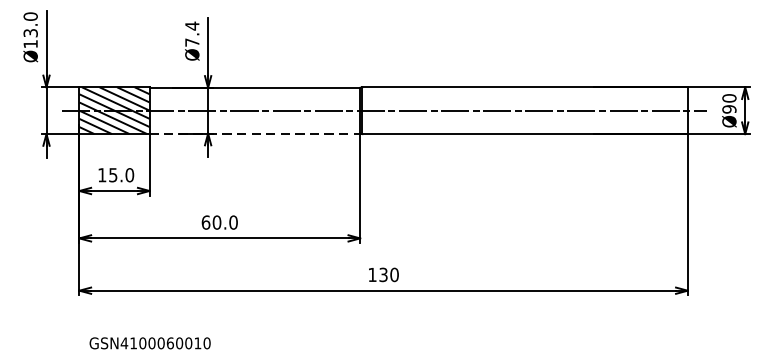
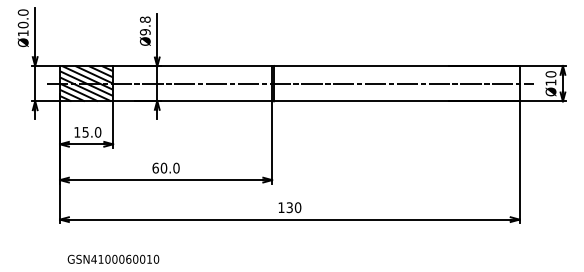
text: (29, 32) -> (22, 24), Ø13.0 -> Ø10.0
text: (191, 33) -> (144, 25), Ø7.4 -> Ø9.8
text: (728, 109) -> (550, 82), Ø90 -> Ø10
line: (254, 132) -> (192, 100), dashed -> solid

